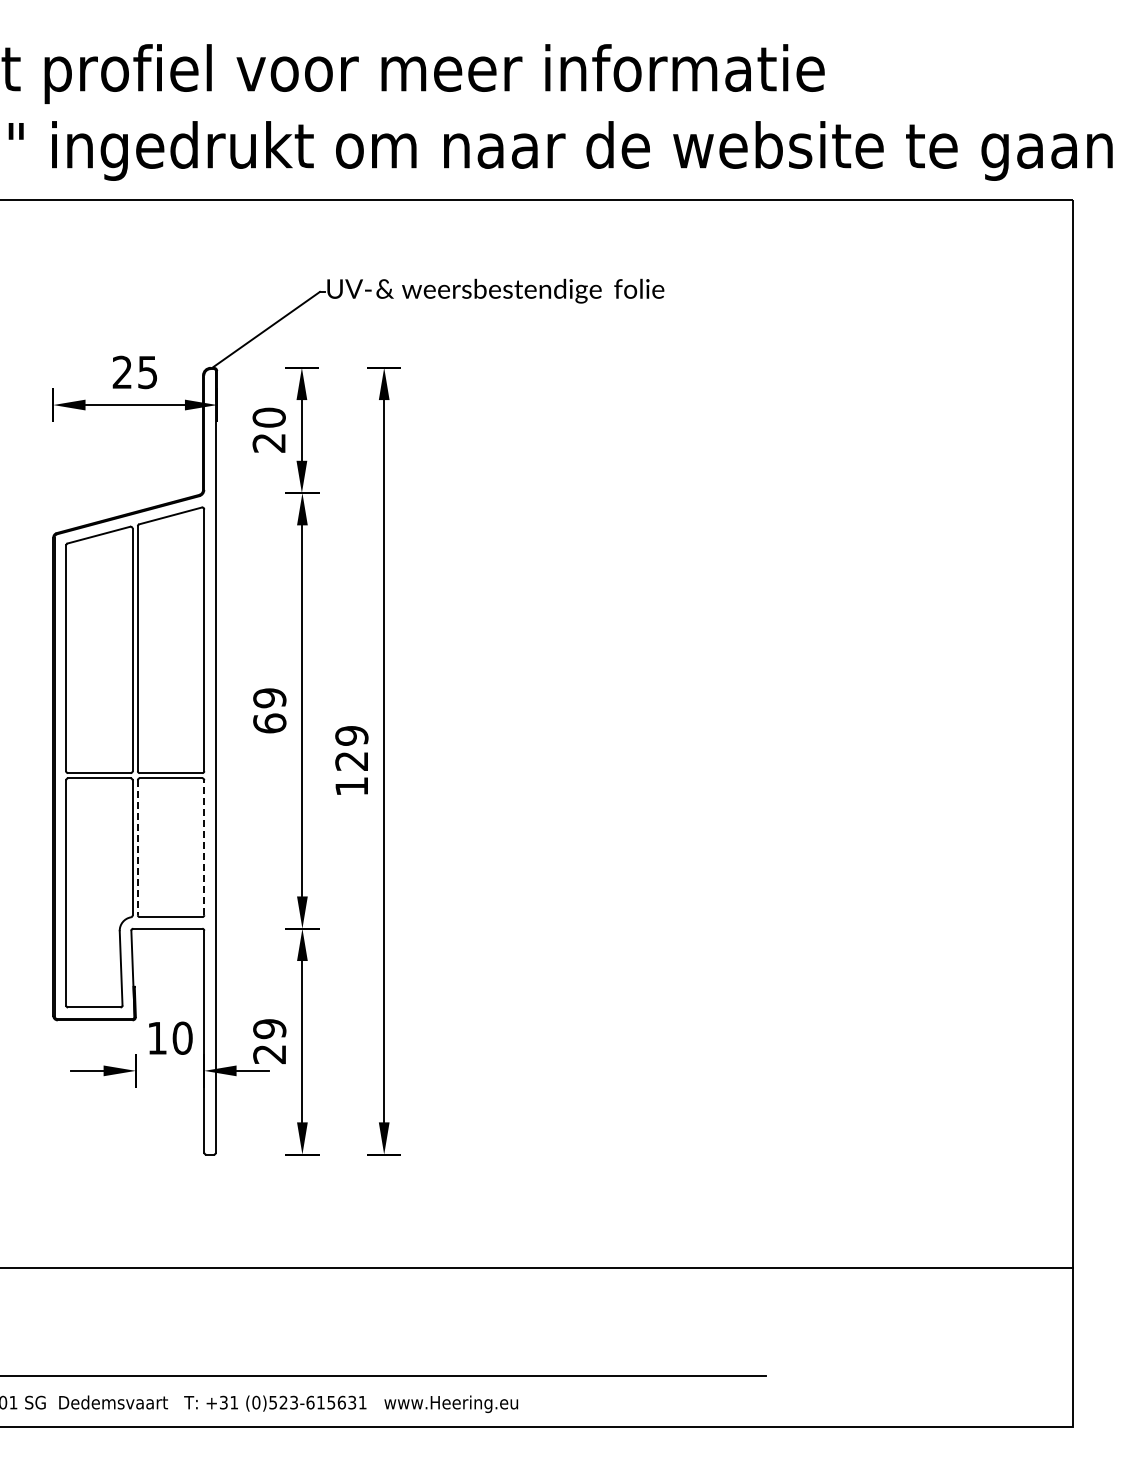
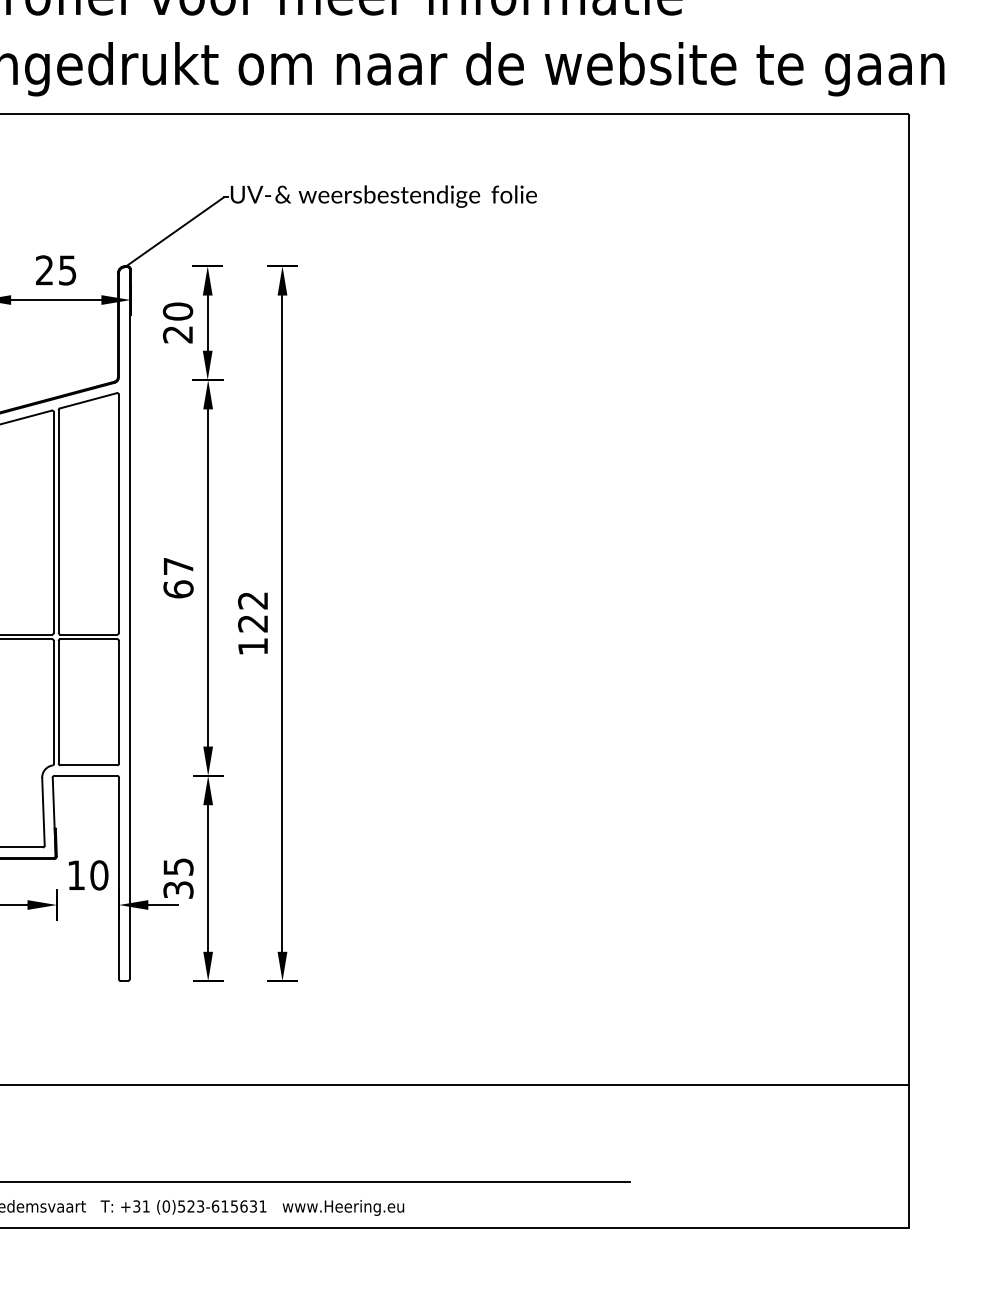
text: (269, 698) -> (178, 566), 69 -> 67
text: (351, 735) -> (252, 600), 129 -> 122
line: (204, 847) -> (119, 702), dashed -> solid
line: (137, 848) -> (58, 702), dashed -> solid
text: (269, 1041) -> (178, 878), 29 -> 35

